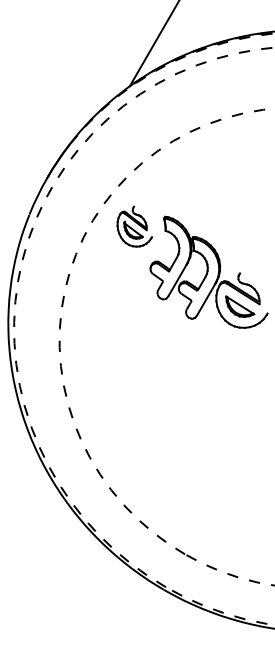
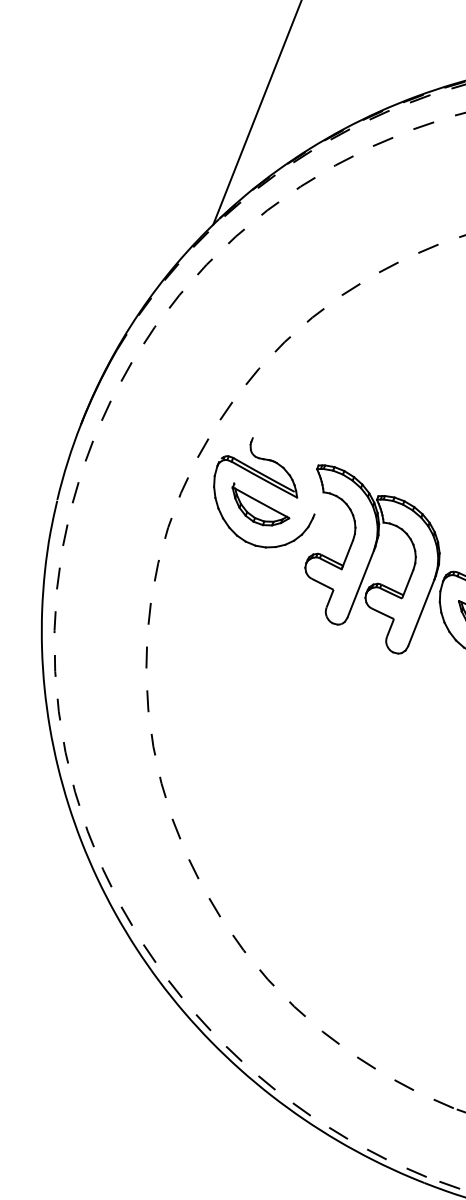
part: (134, 226) -> (262, 492), size x1.43

